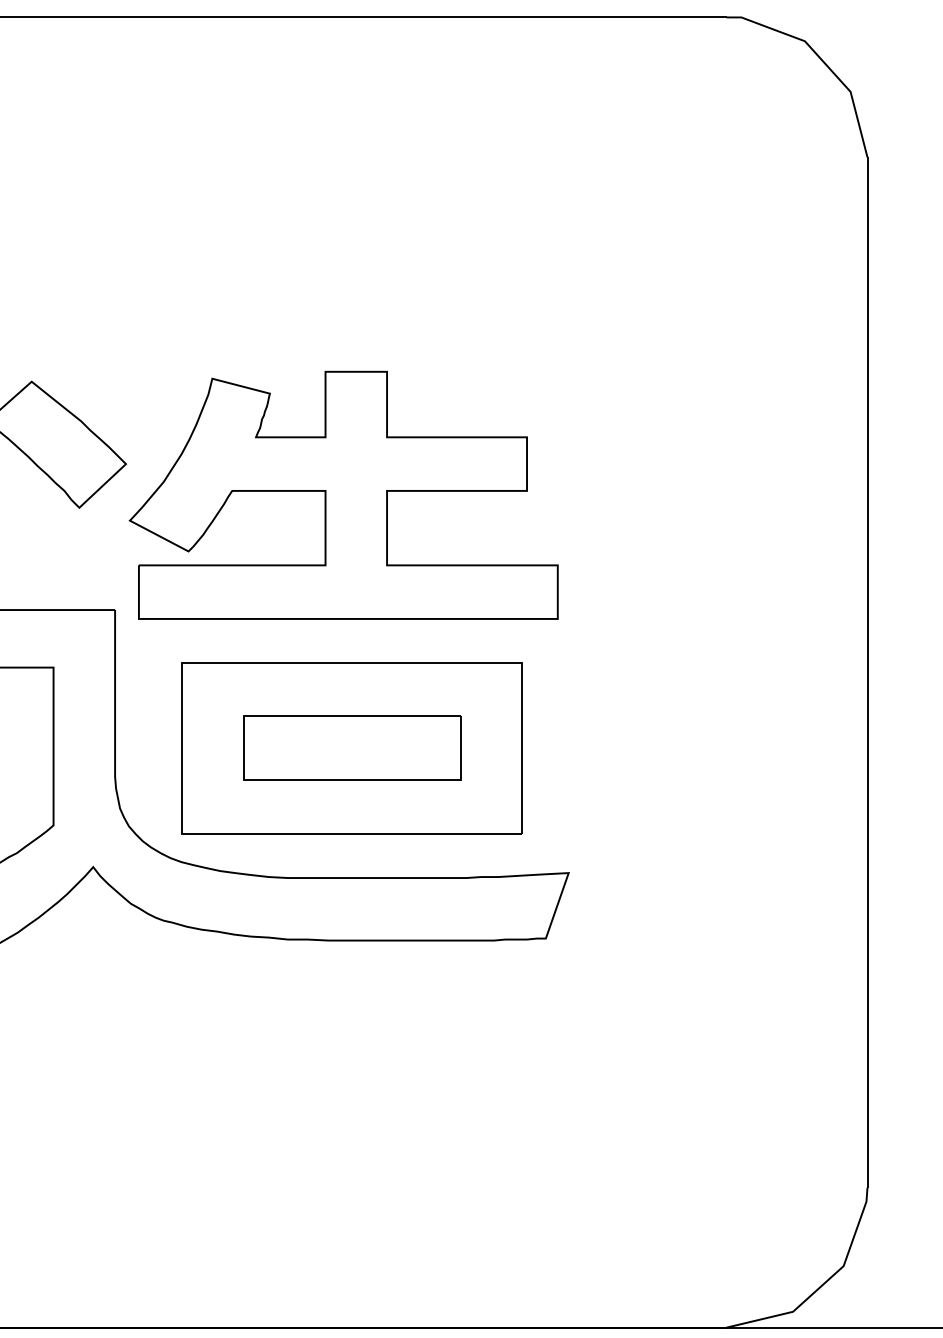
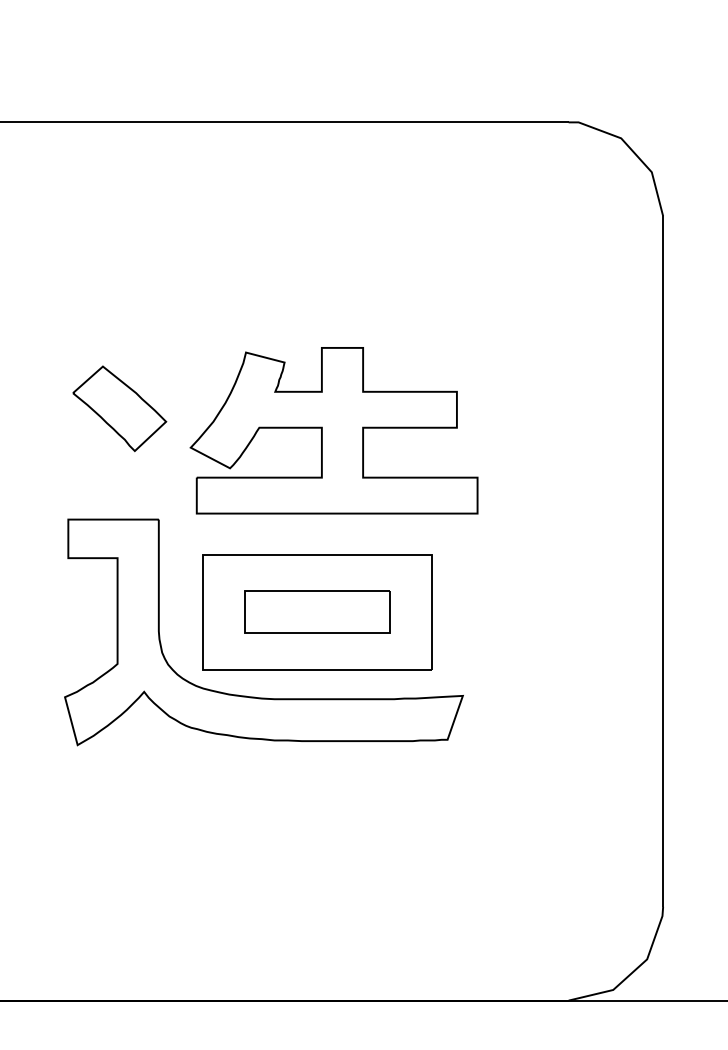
part: (342, 495) -> (333, 430), moved

